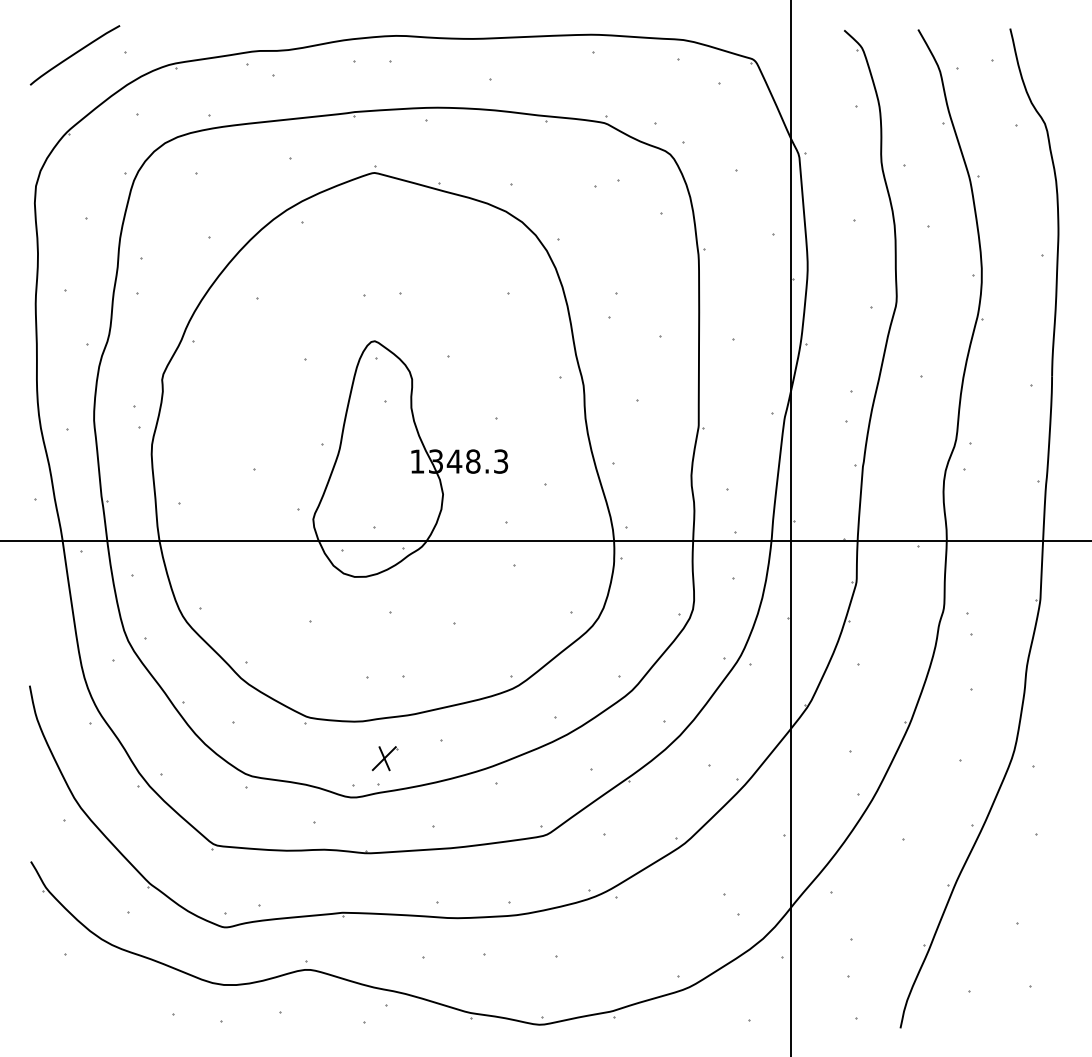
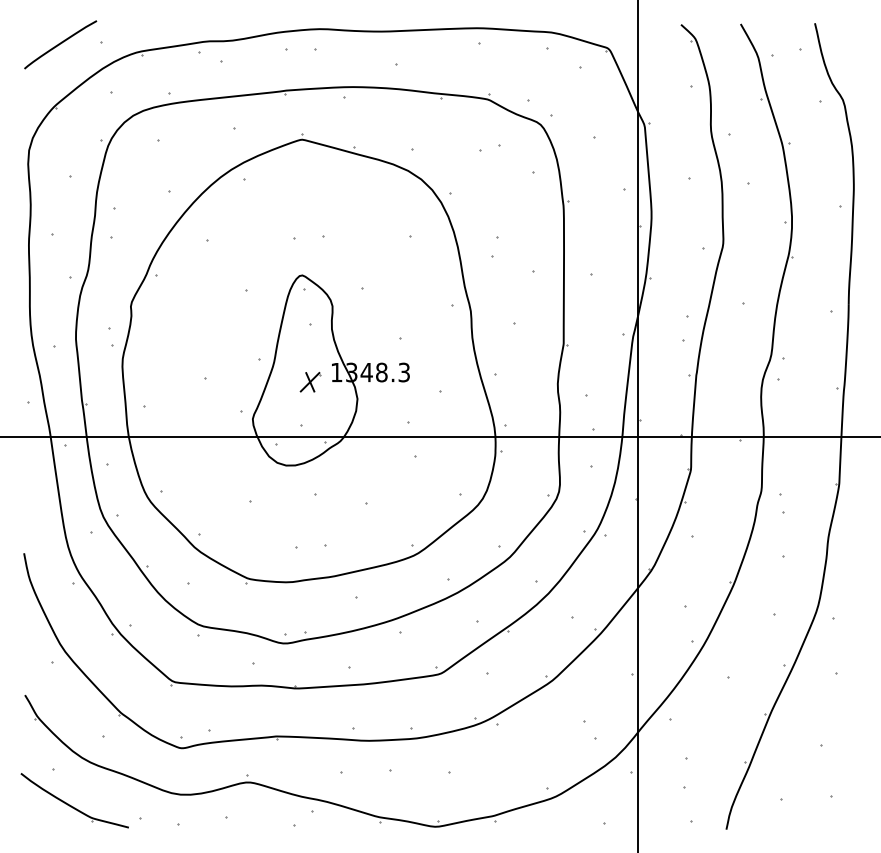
part: (384, 758) -> (310, 382), moved
part: (88, 998) -> (71, 805), added

